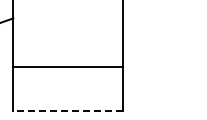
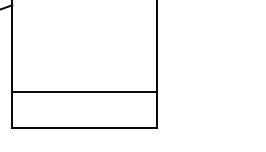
line: (67, 66) -> (84, 91), moved
line: (67, 110) -> (84, 127), dashed -> solid

